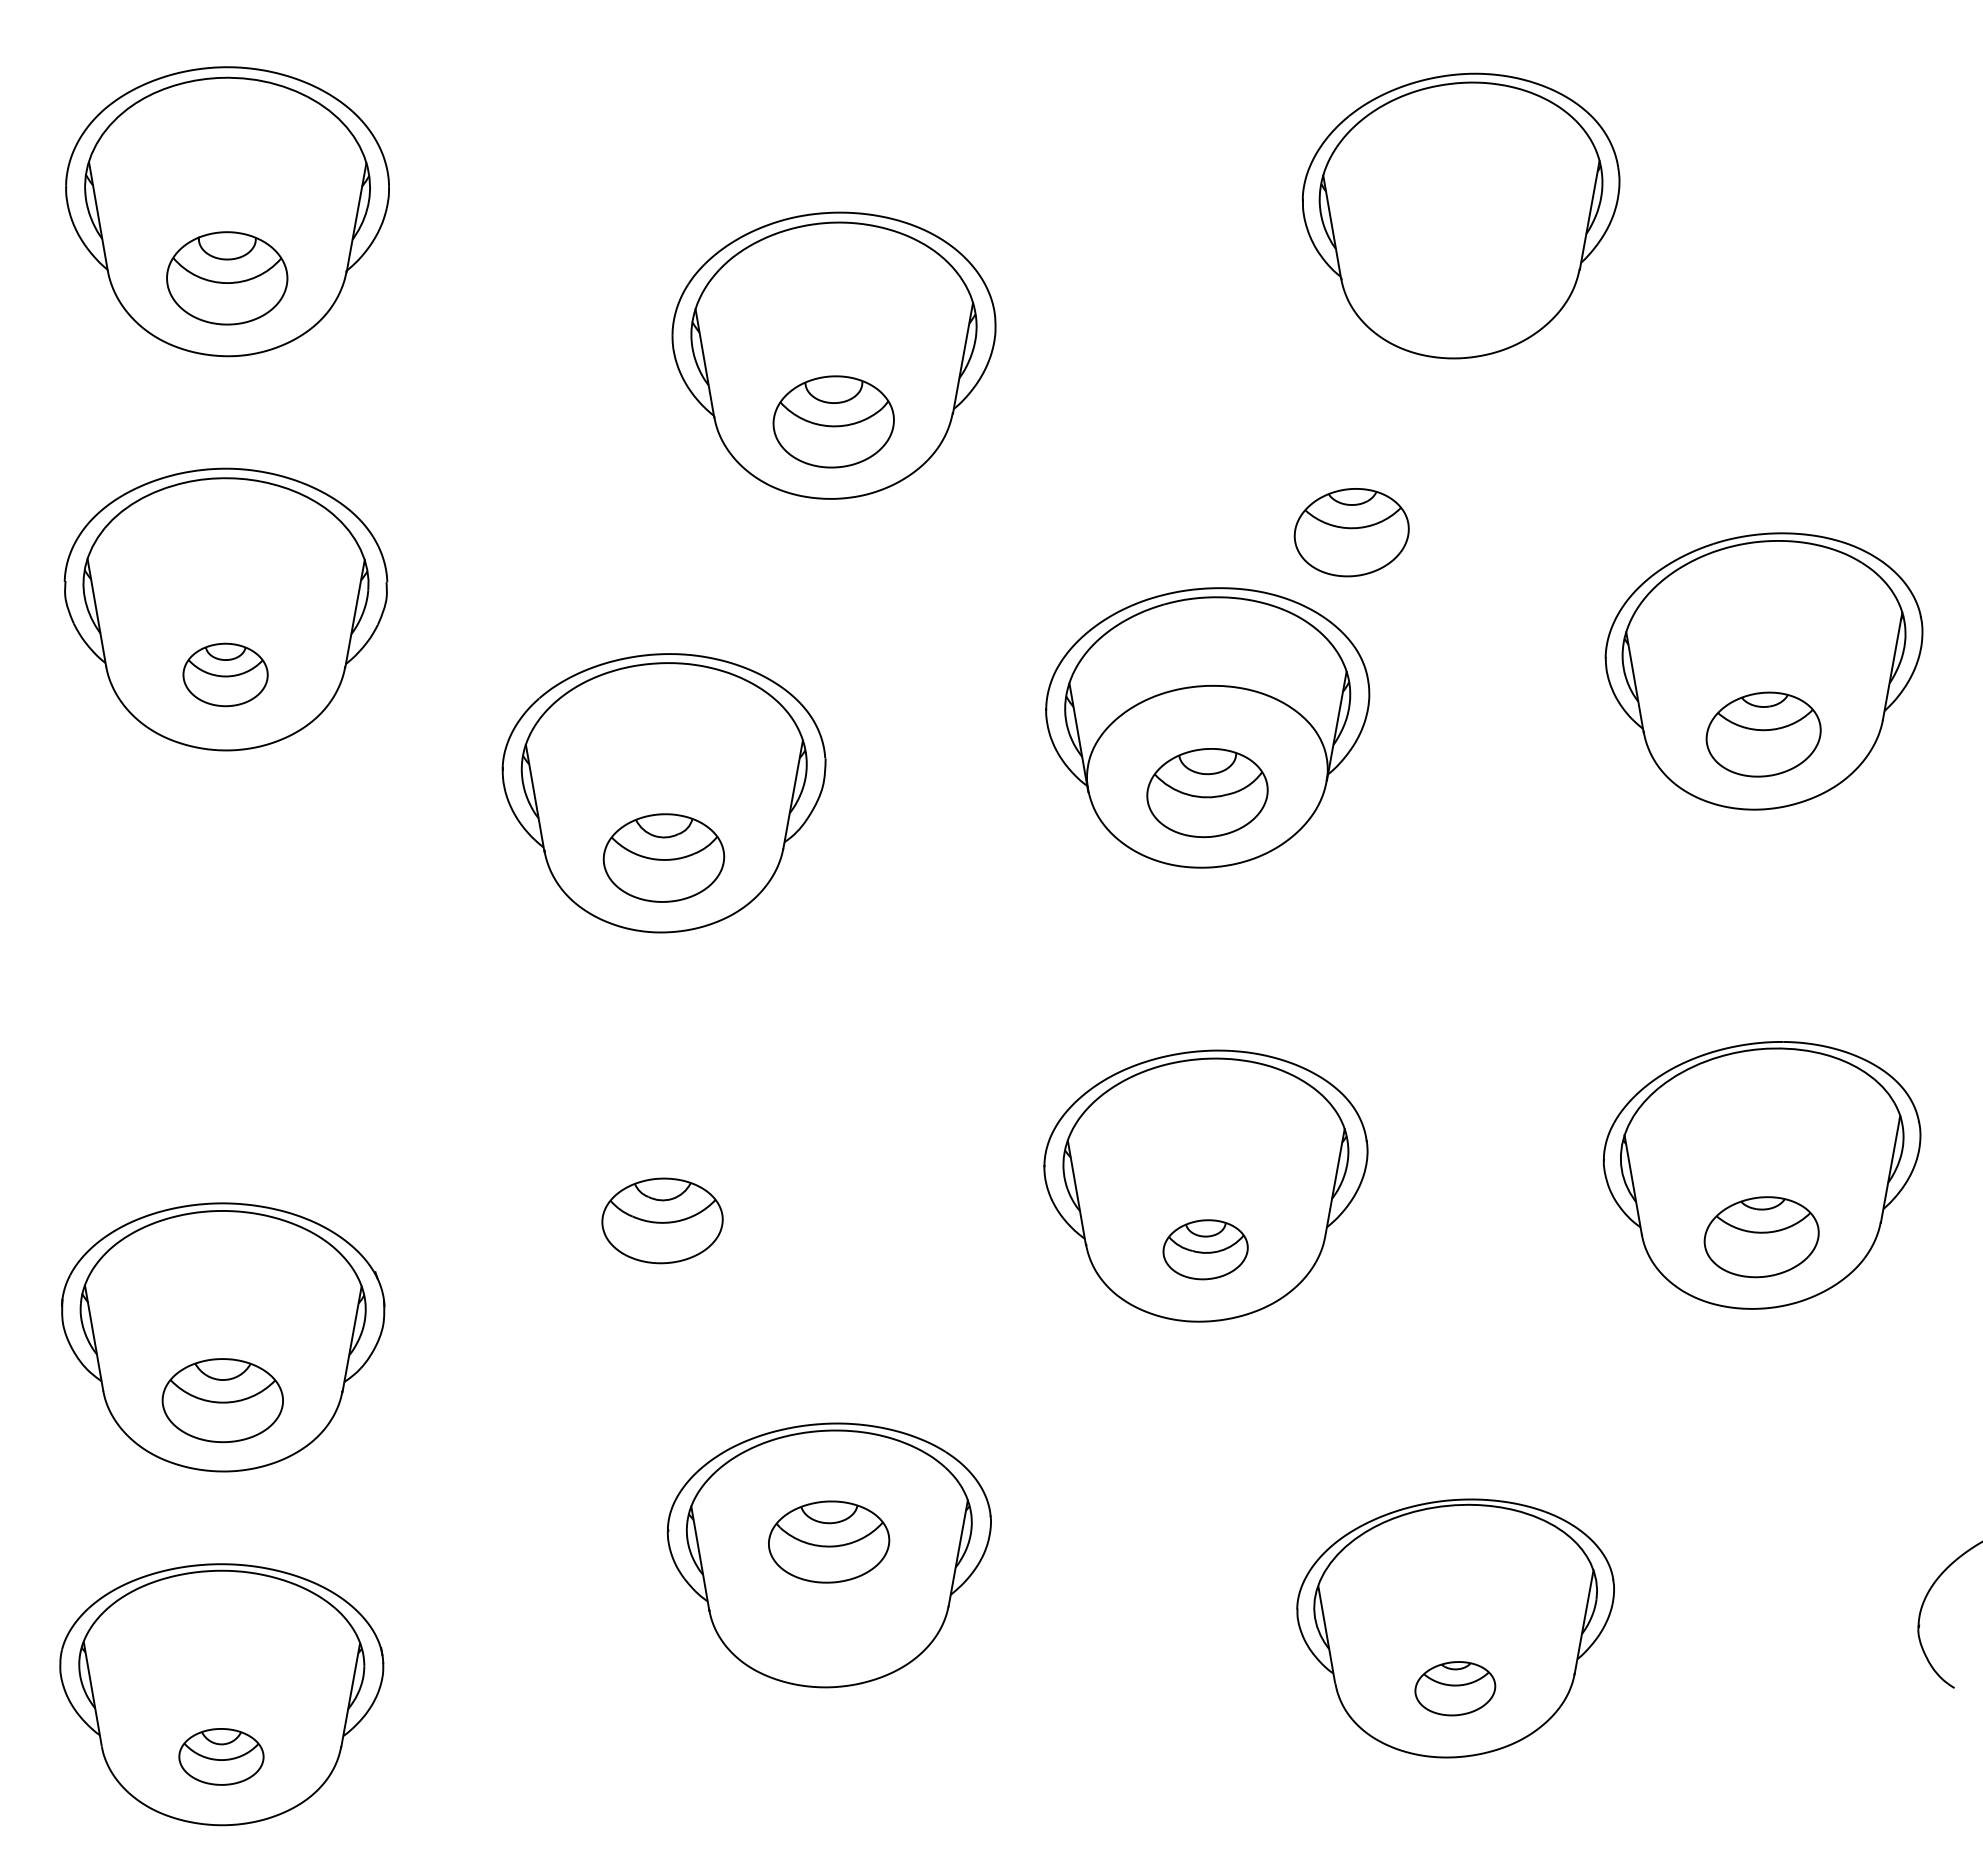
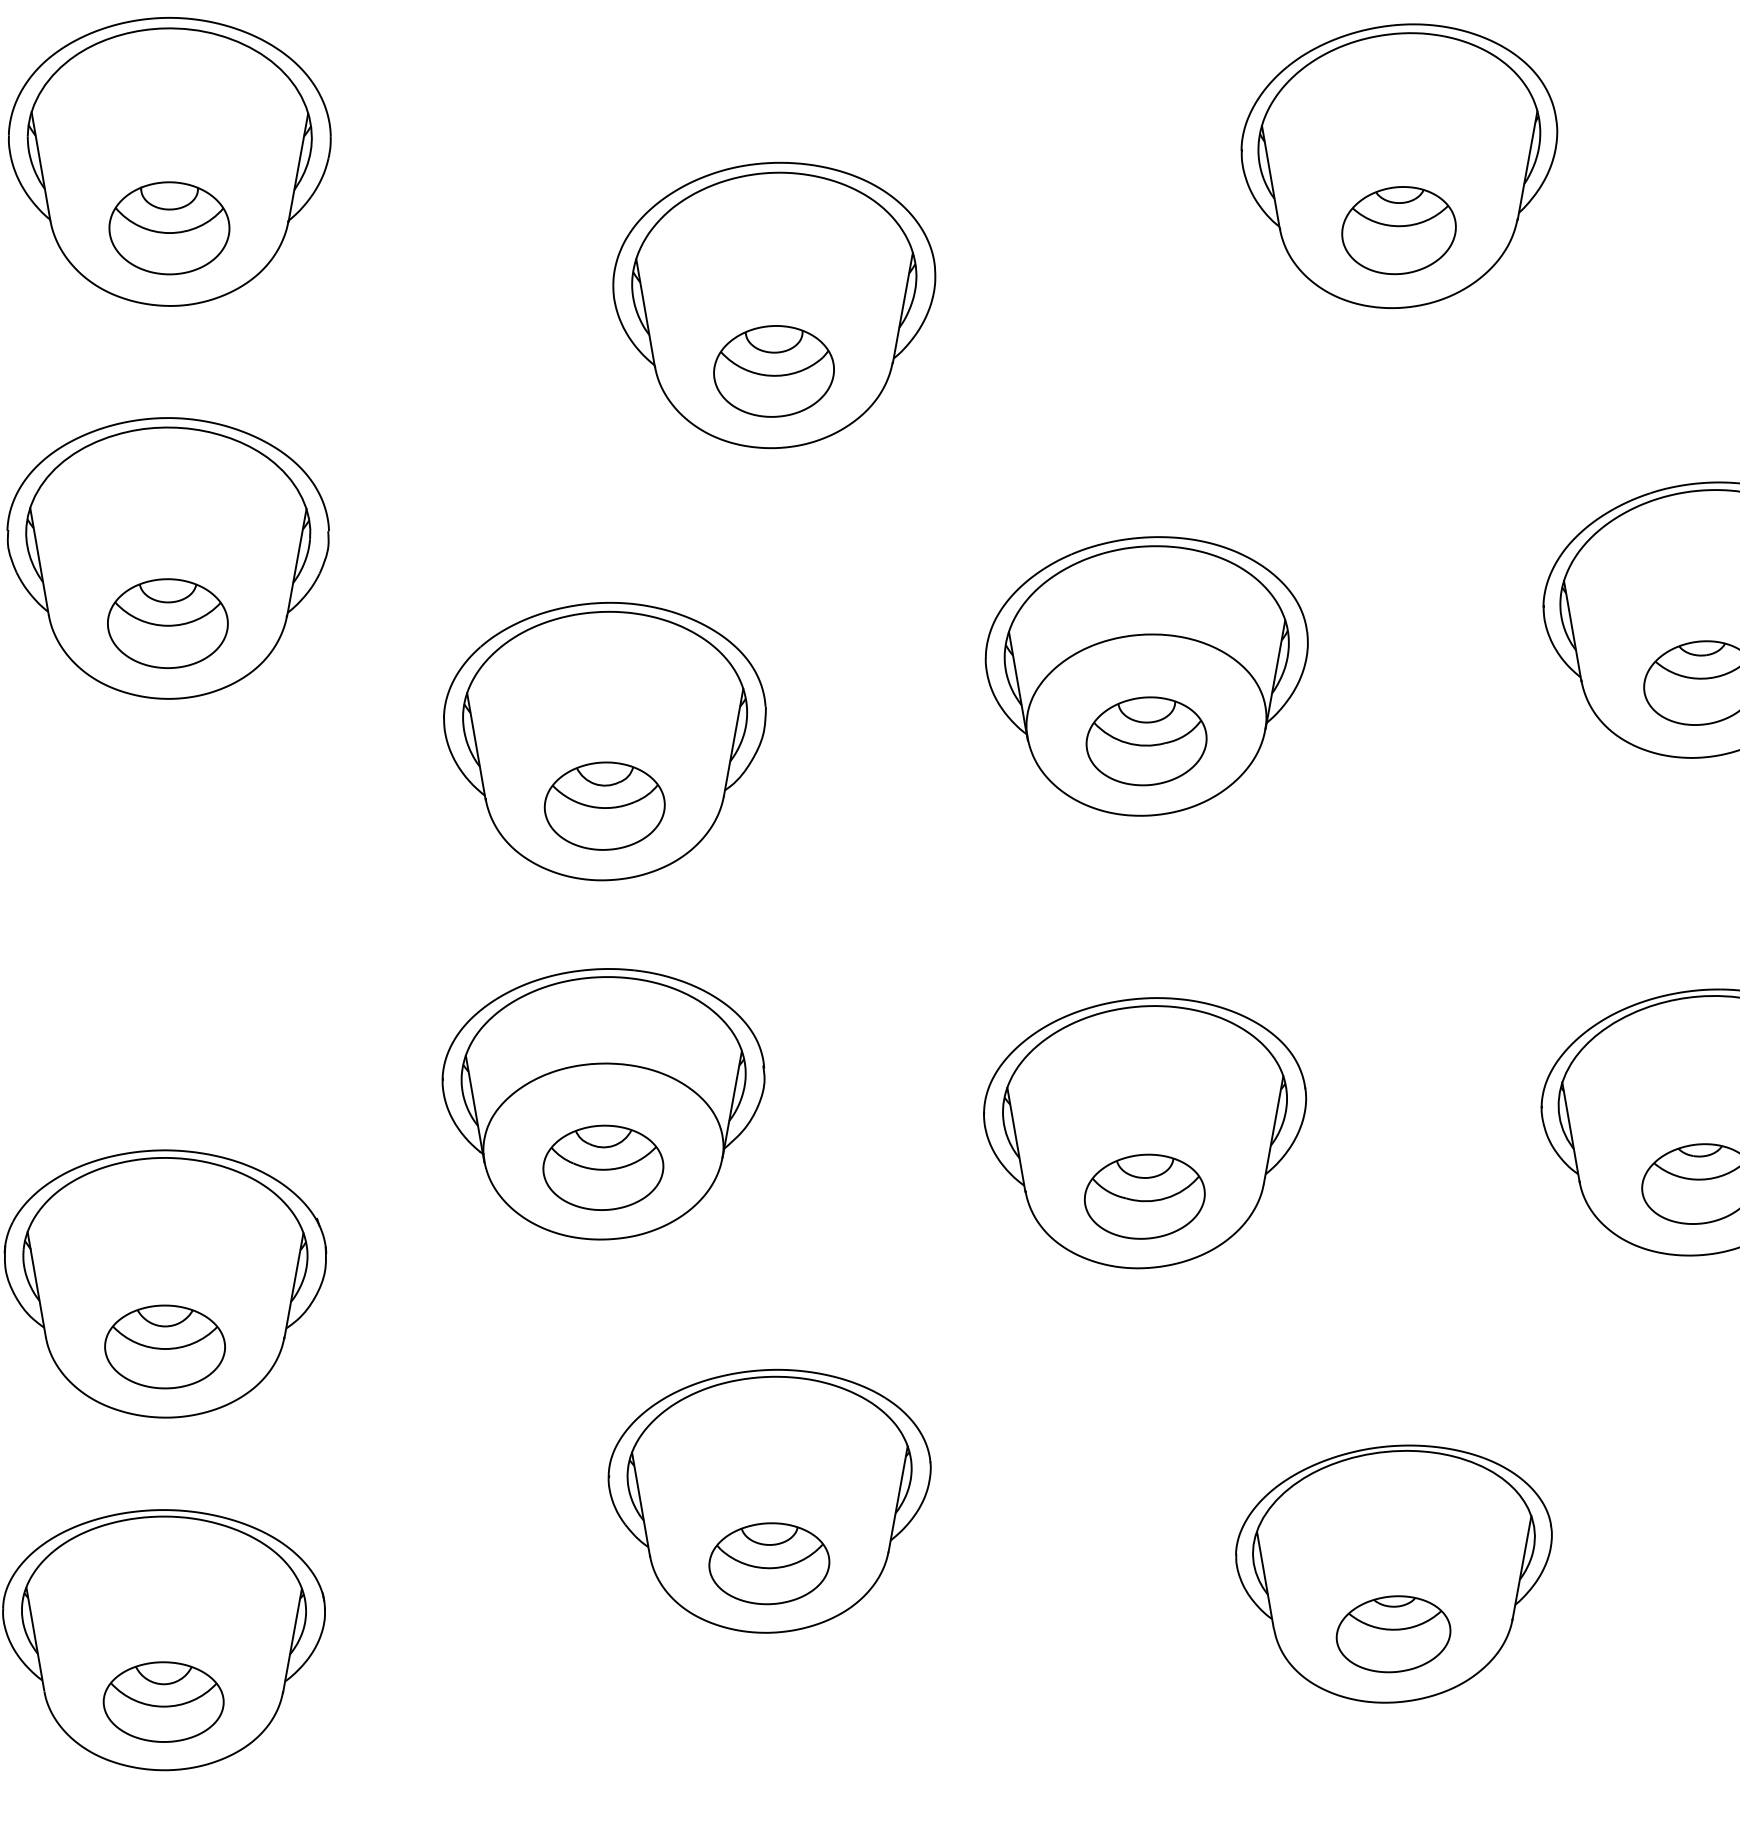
part: (1351, 532) -> (1398, 230), moved
part: (225, 674) -> (167, 623), size x1.43
part: (662, 1156) -> (603, 1103), added
part: (1205, 1249) -> (1144, 1196), size x1.43
part: (829, 1541) -> (769, 1563), moved
part: (1455, 1688) -> (1393, 1633), size x1.43
part: (221, 1756) -> (163, 1701), size x1.43

